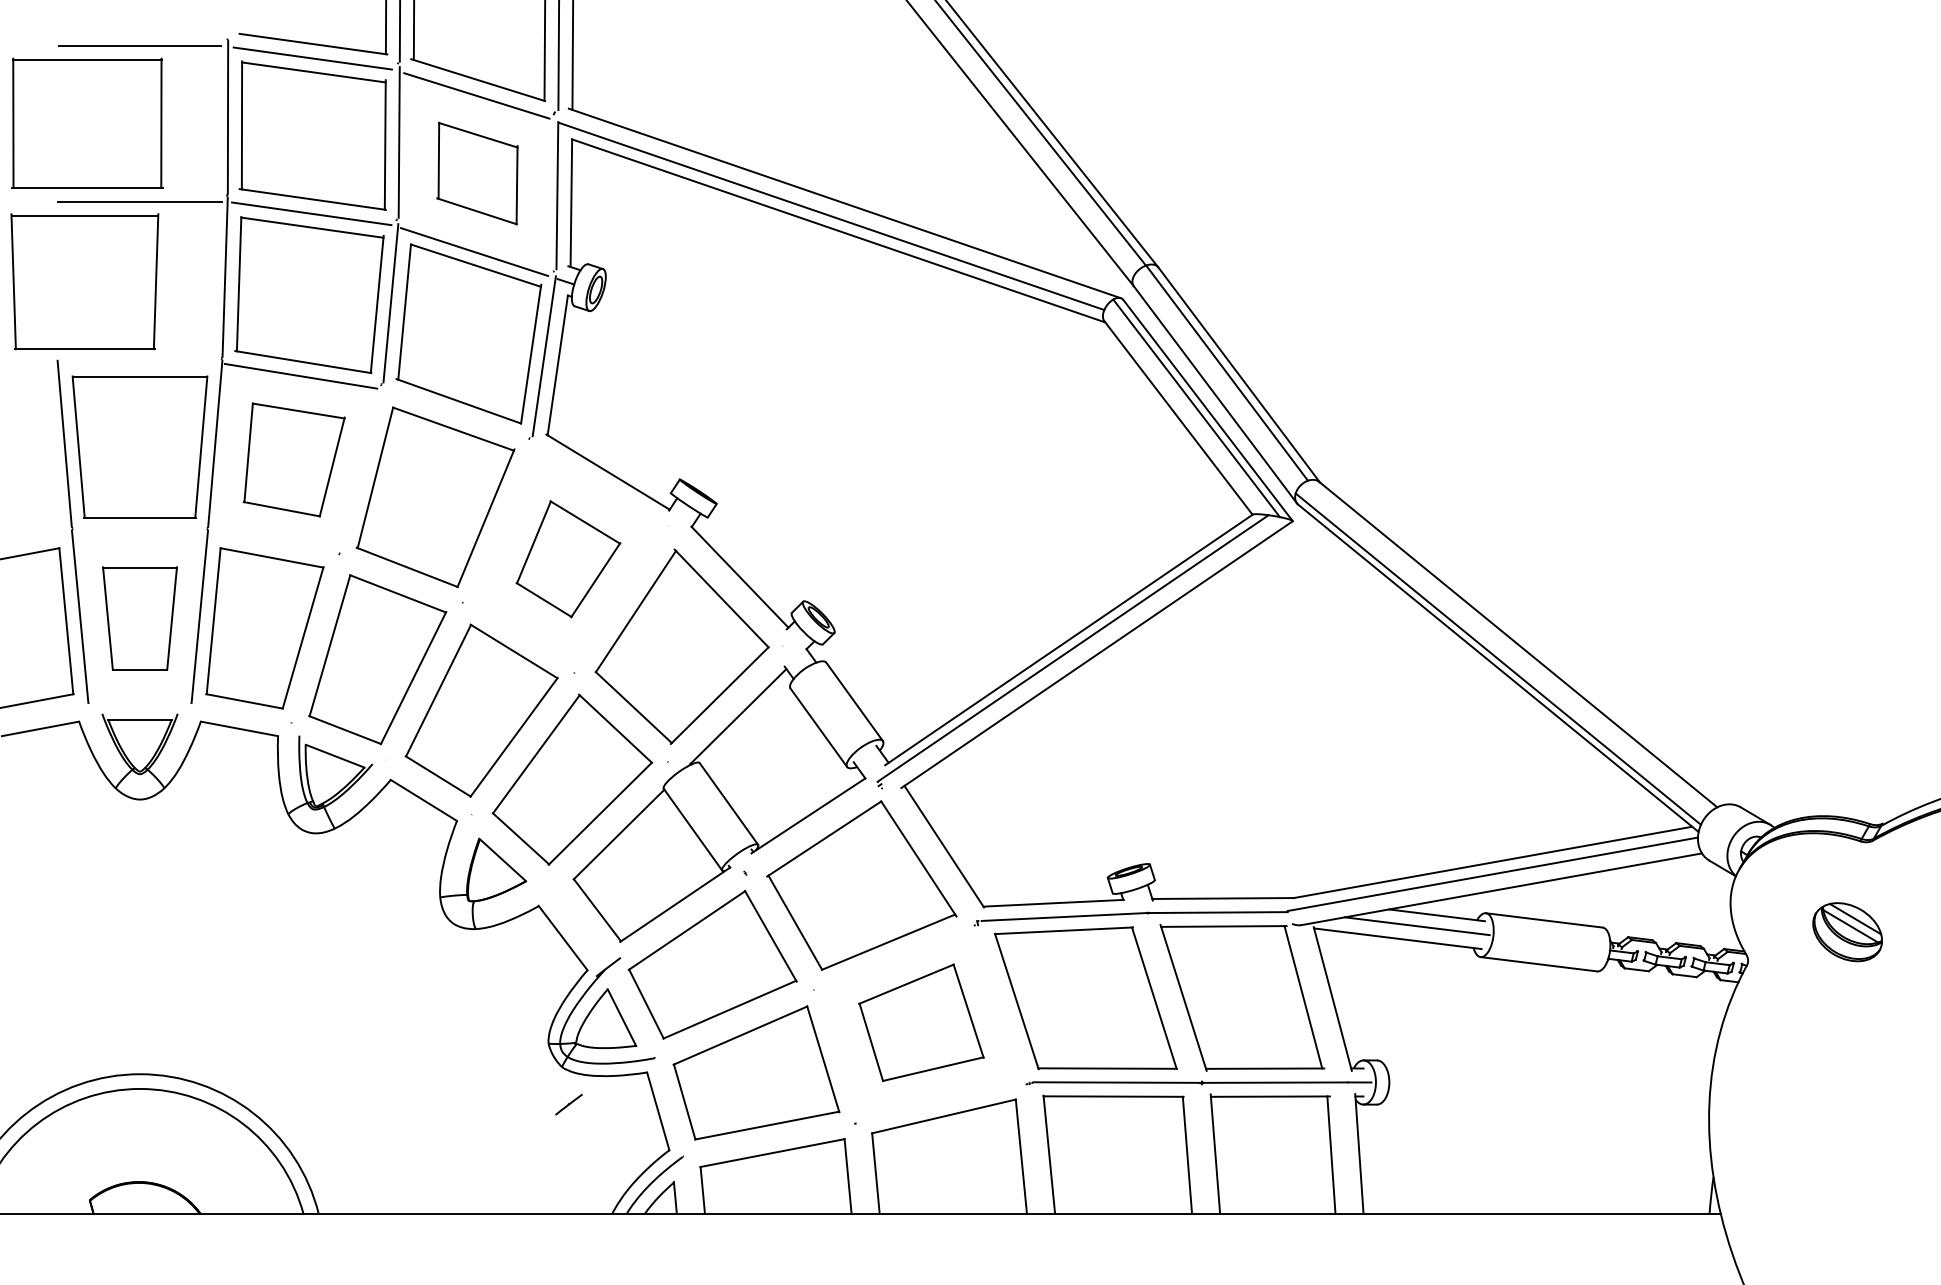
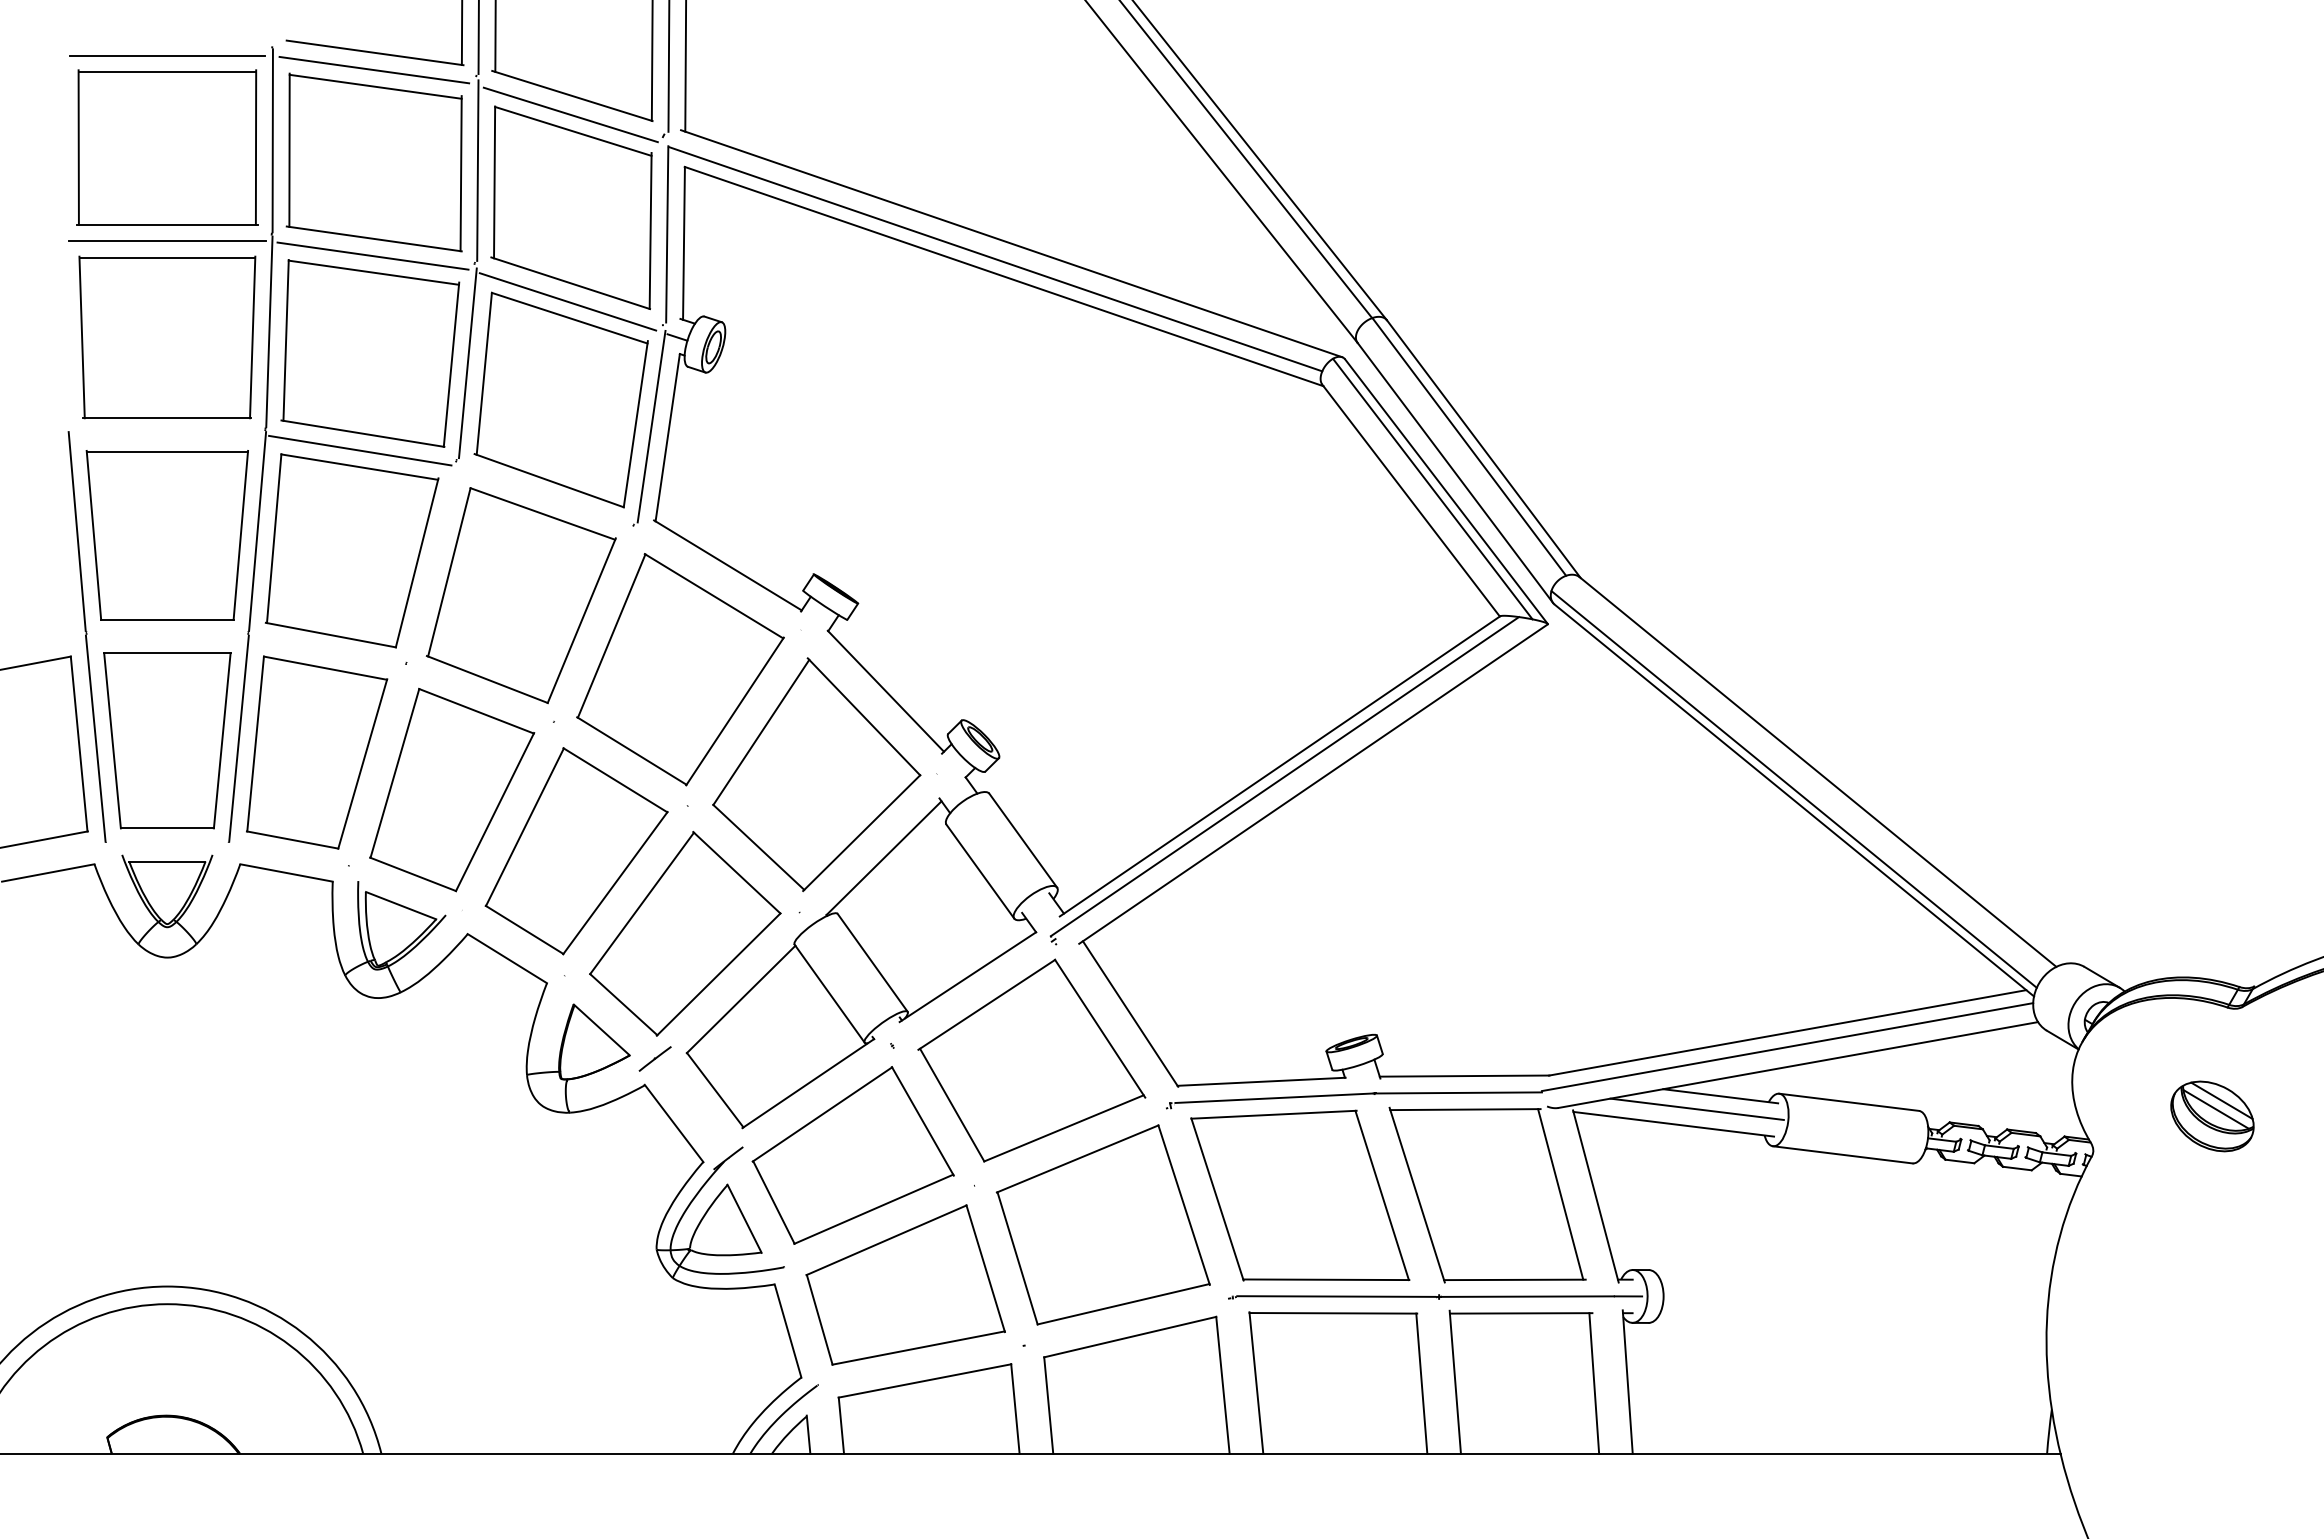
part: (87, 123) -> (167, 147), moved
part: (477, 173) -> (571, 207), size x1.67
part: (84, 281) -> (167, 337), moved
part: (293, 459) -> (351, 550), size x1.43
part: (568, 559) -> (680, 669), size x1.67
part: (140, 618) -> (167, 740), size x1.43
part: (920, 1022) -> (1102, 1224), size x1.43
line: (568, 1104) -> (654, 1058), moved

